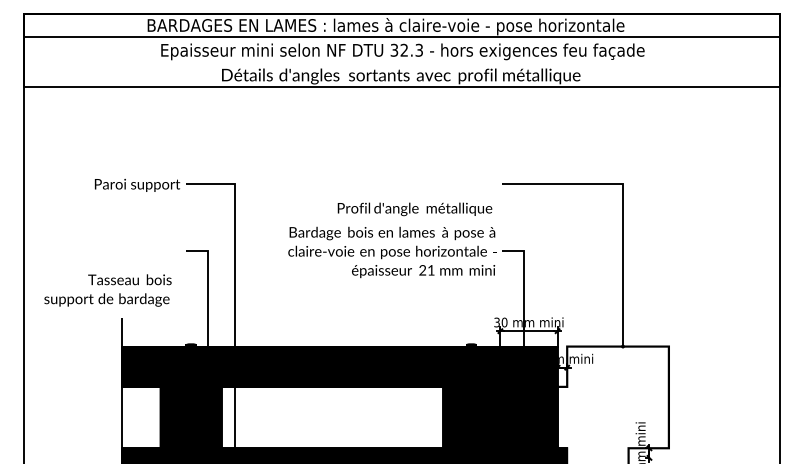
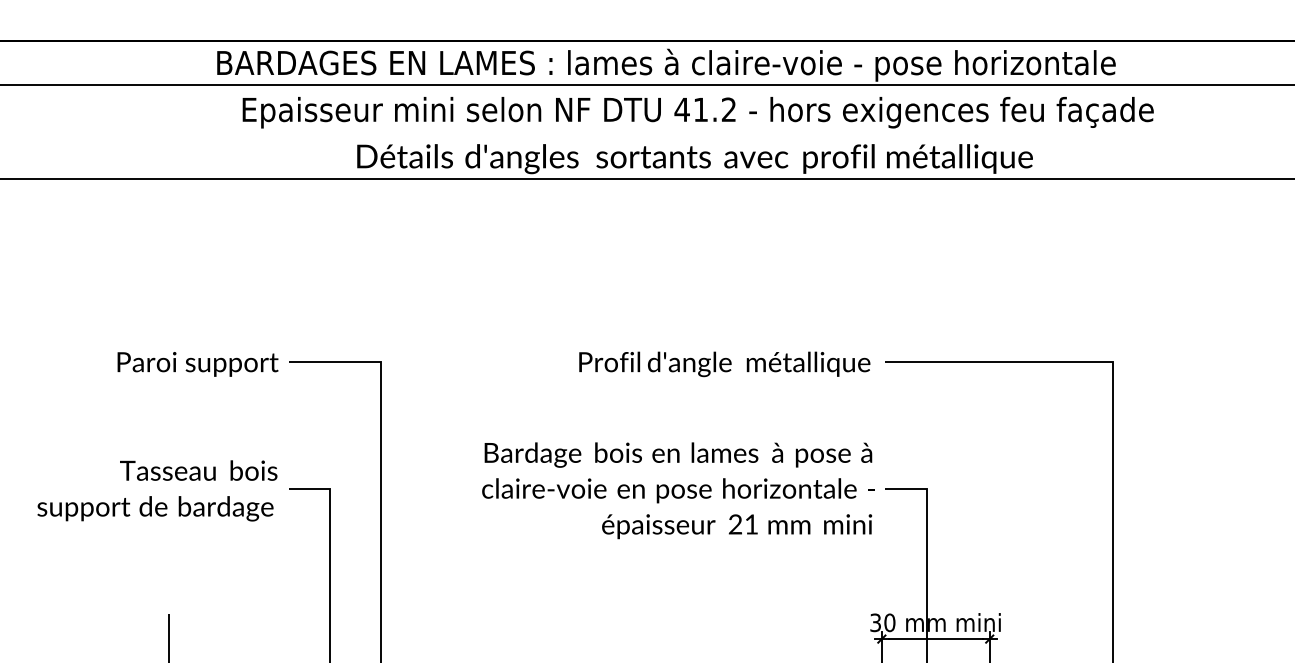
text: (406, 49) -> (704, 108), 32.3 -> 41.2
text: (414, 209) -> (723, 364), moved
text: (107, 290) -> (156, 490), moved

